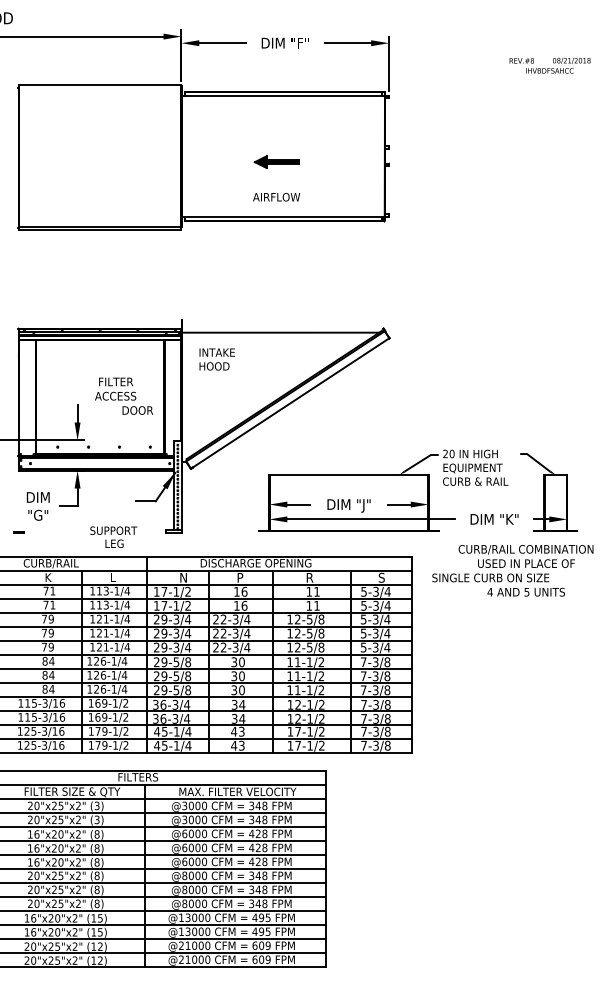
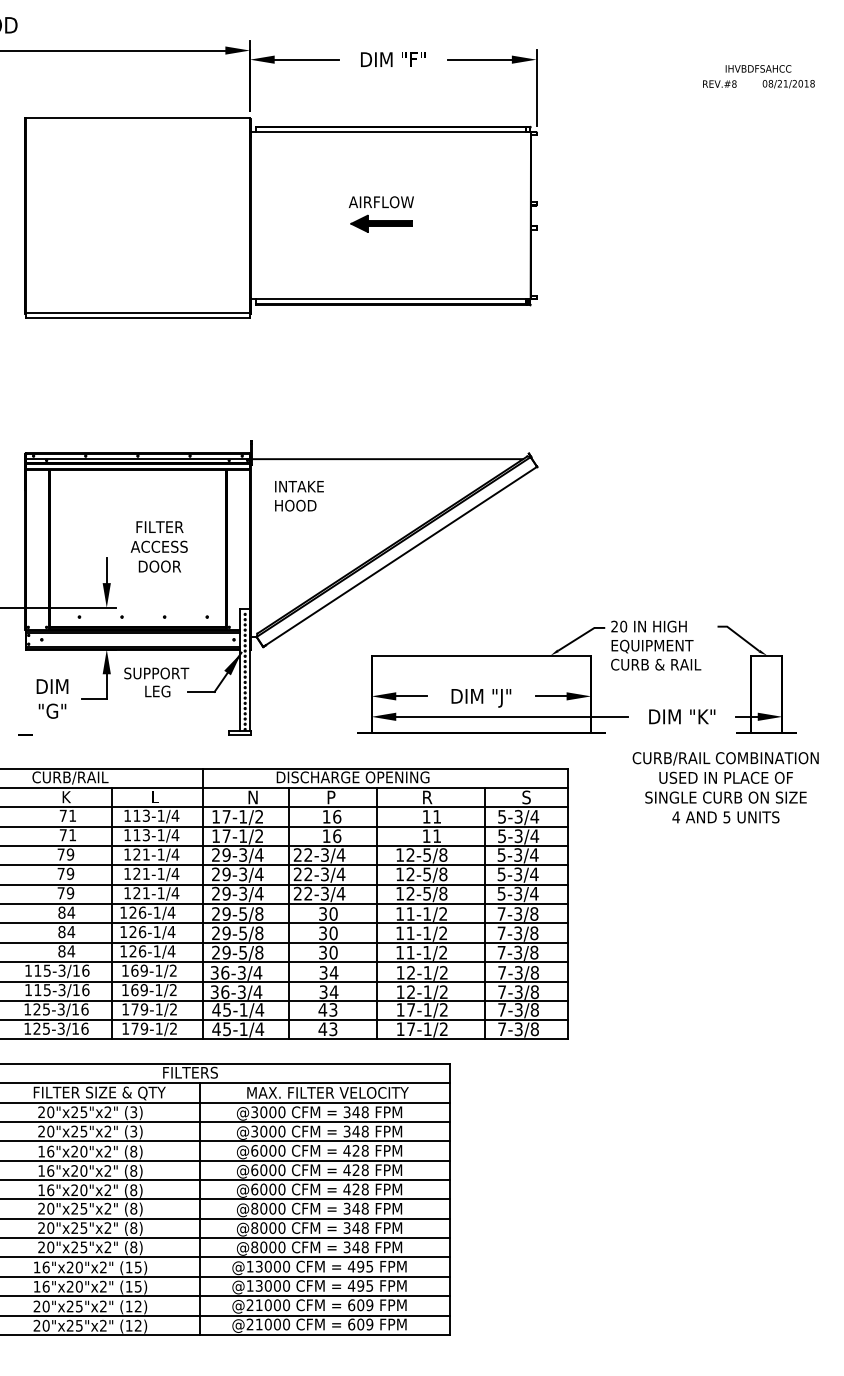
text: (549, 70) -> (758, 68), moved
text: (275, 197) -> (380, 202), moved
text: (137, 410) -> (159, 566), moved
text: (113, 537) -> (156, 682), moved
text: (490, 577) -> (725, 797), moved

